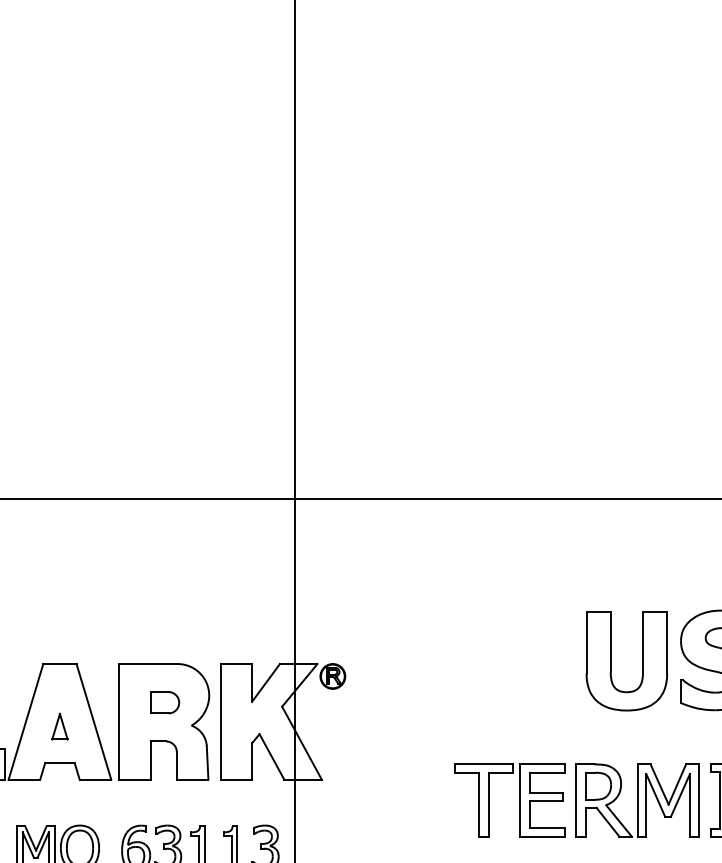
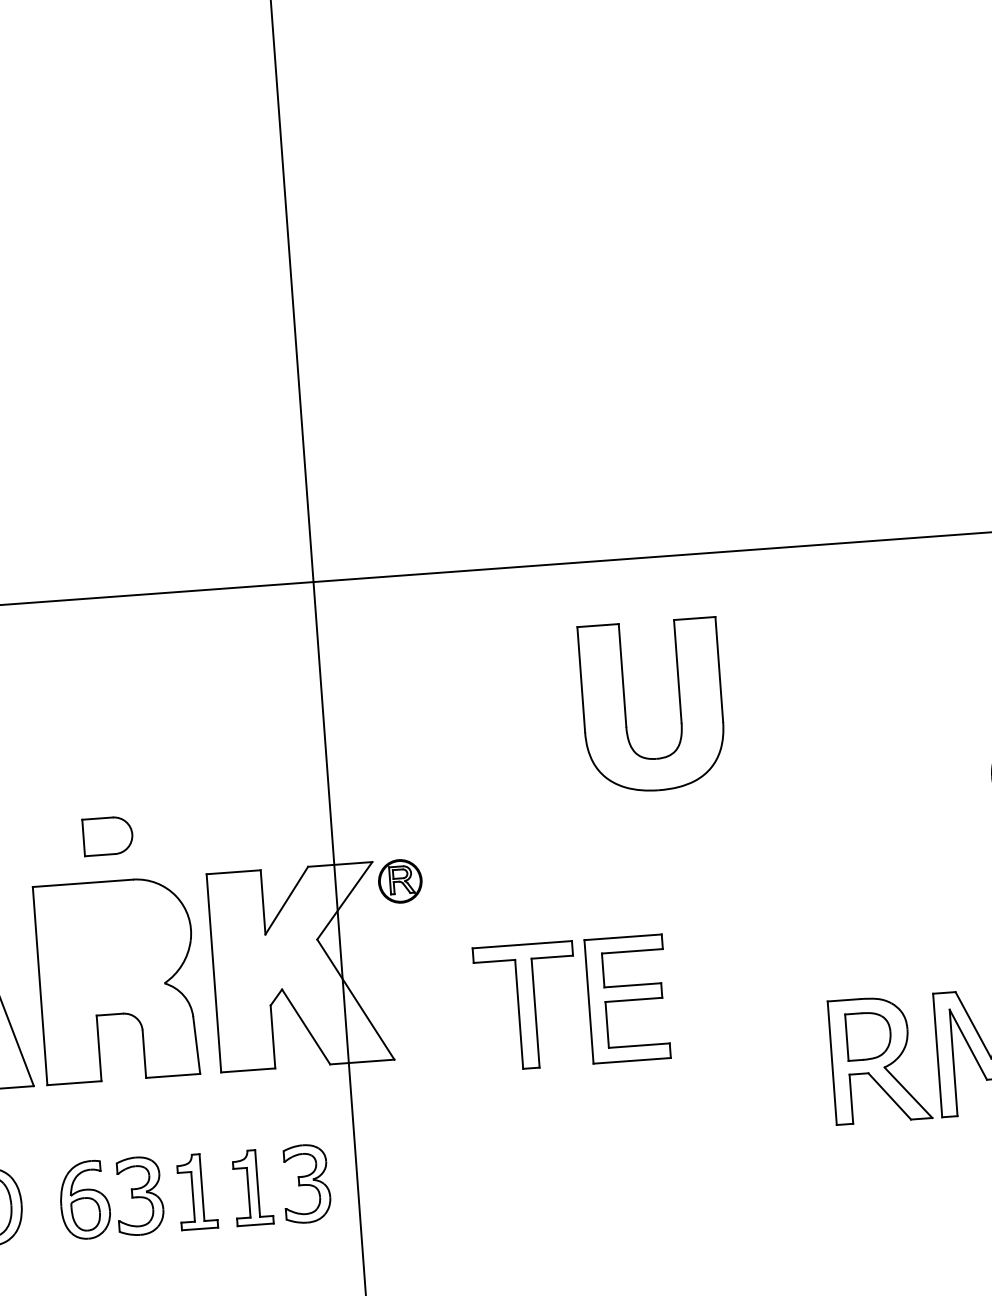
part: (611, 661) -> (626, 708), moved
part: (165, 702) -> (108, 835), moved
part: (519, 800) -> (587, 1002), moved

